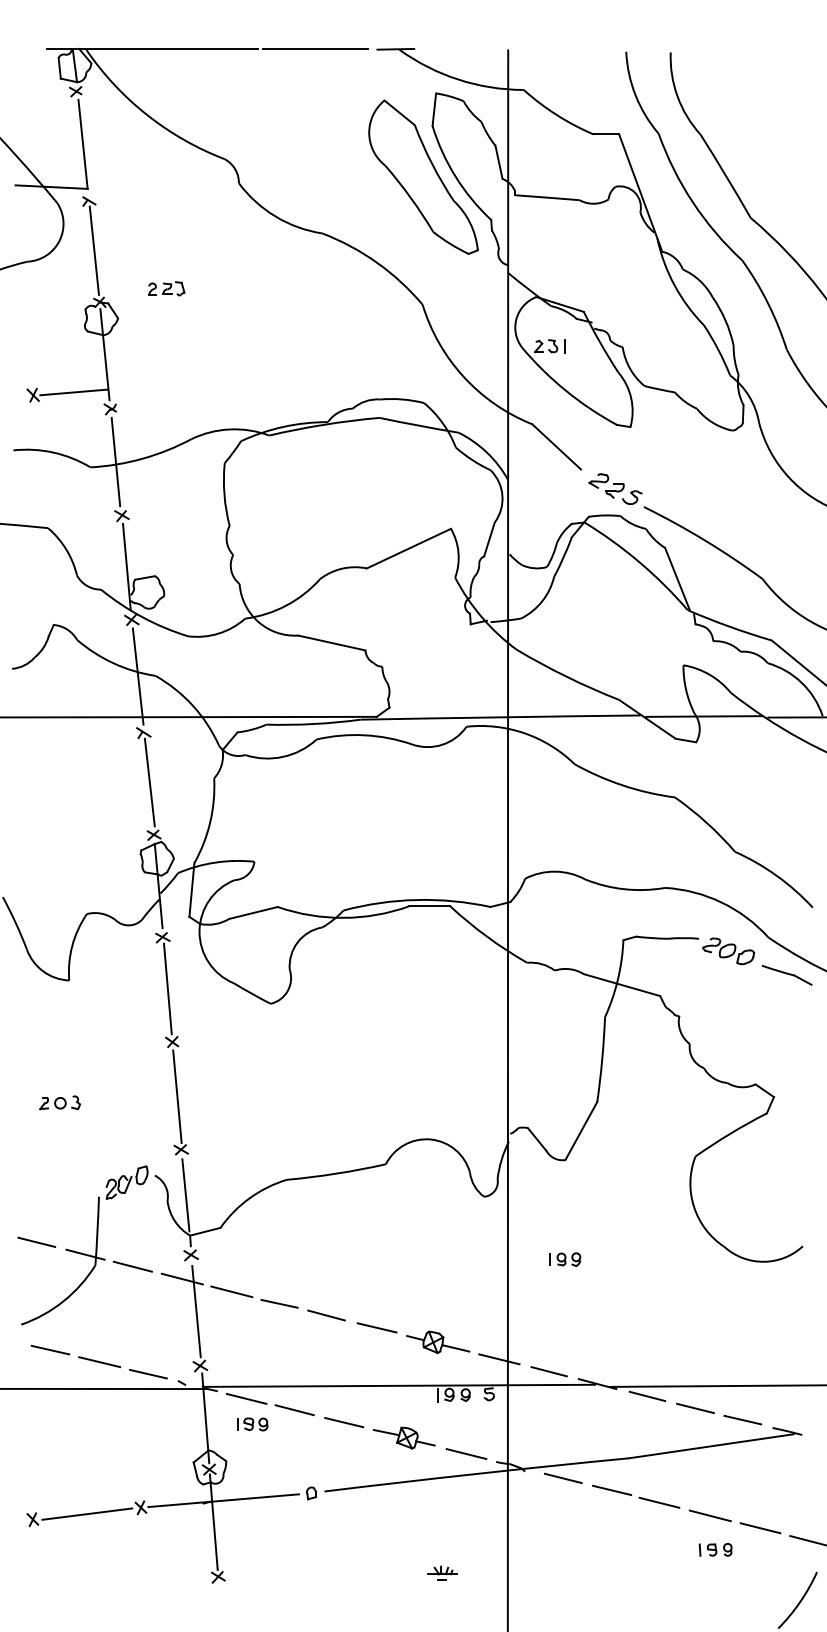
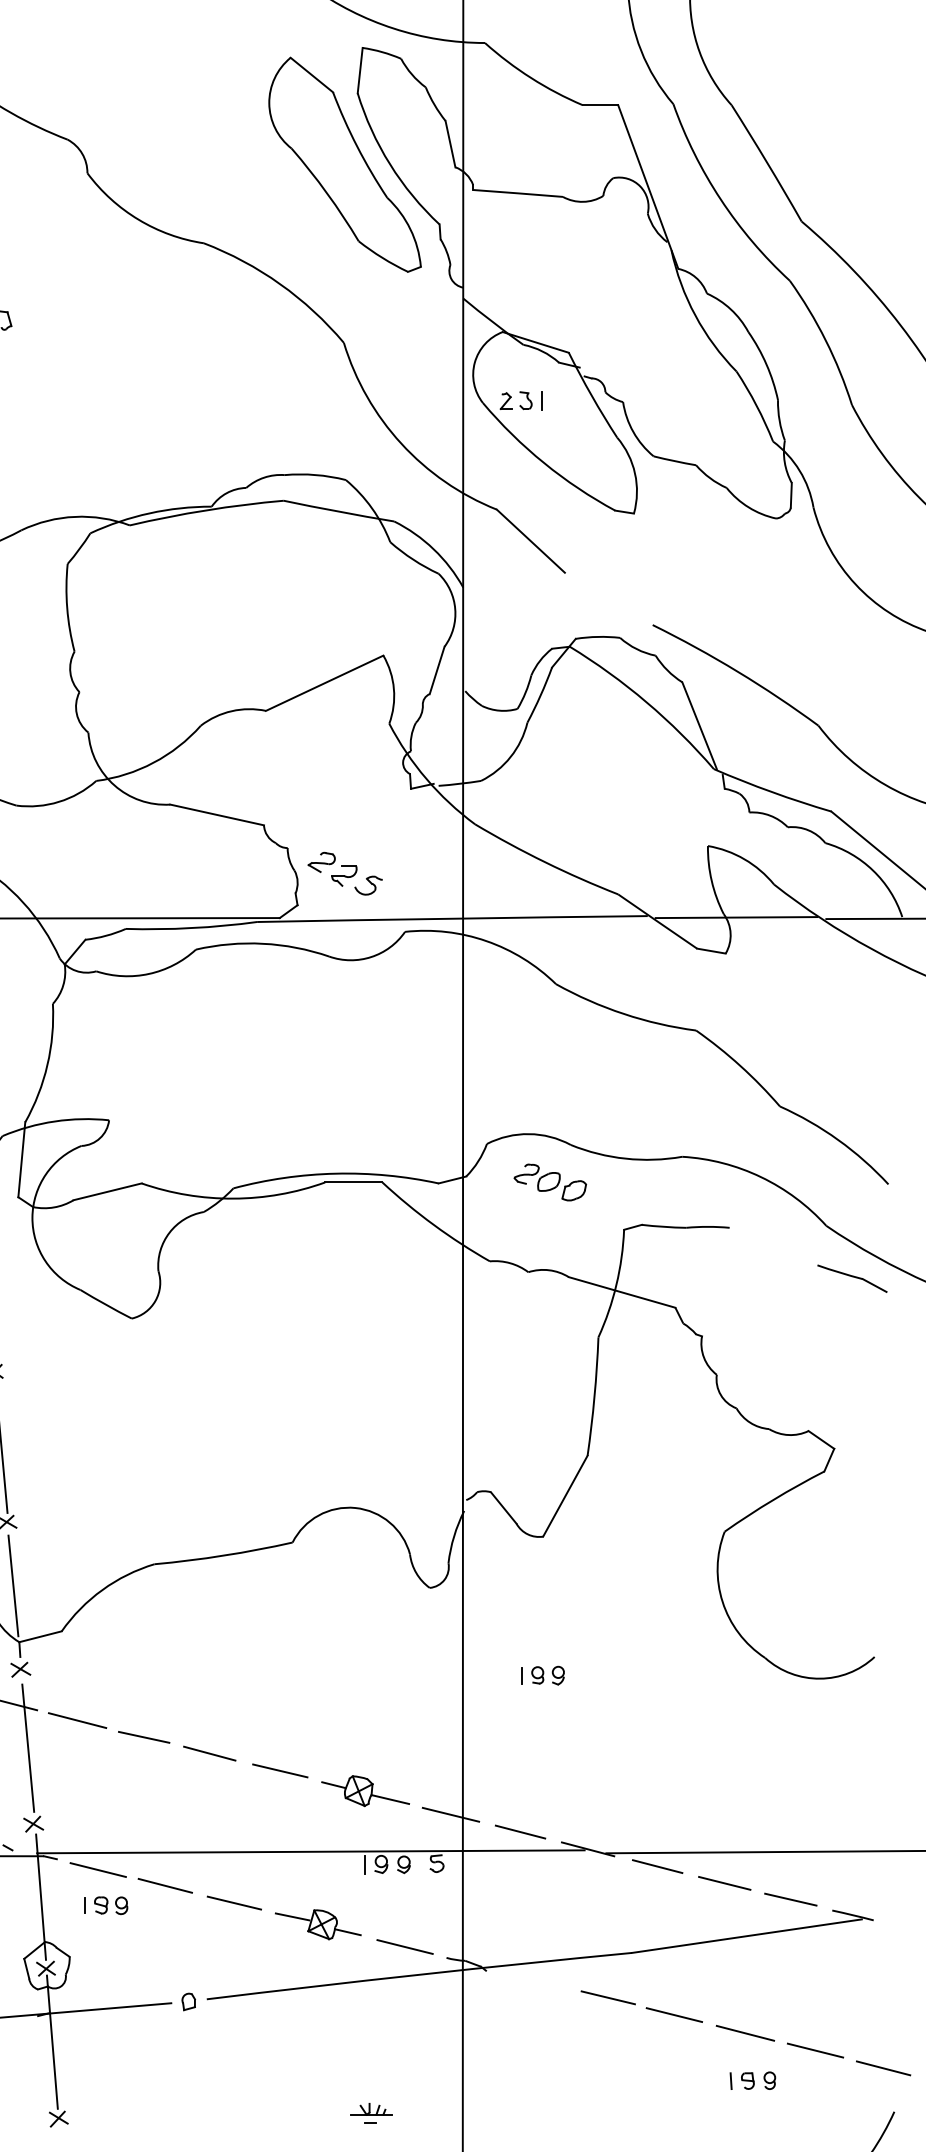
part: (615, 488) -> (345, 872), moved
part: (728, 951) -> (550, 1182), moved
line: (562, 1478) -> (539, 1981), removed

